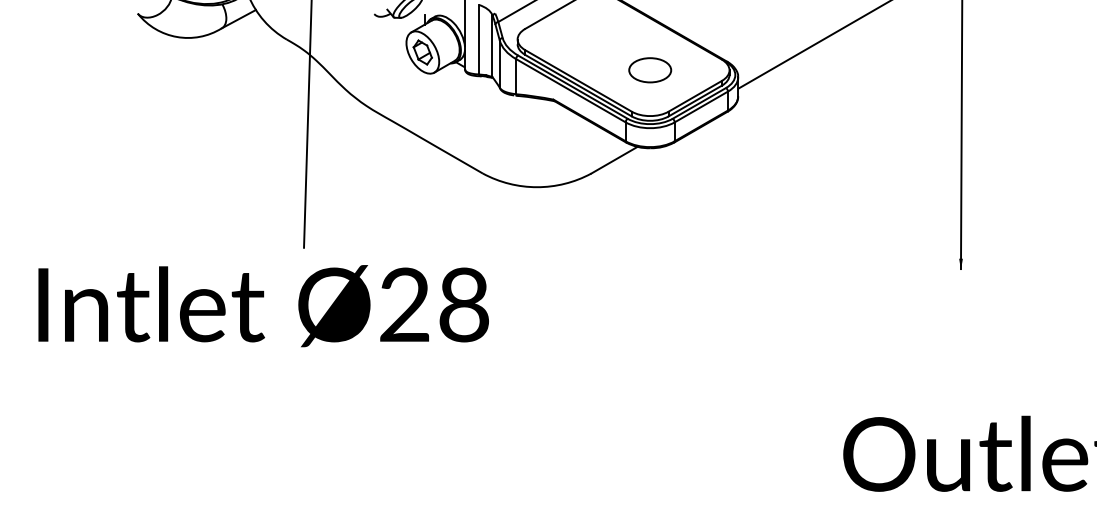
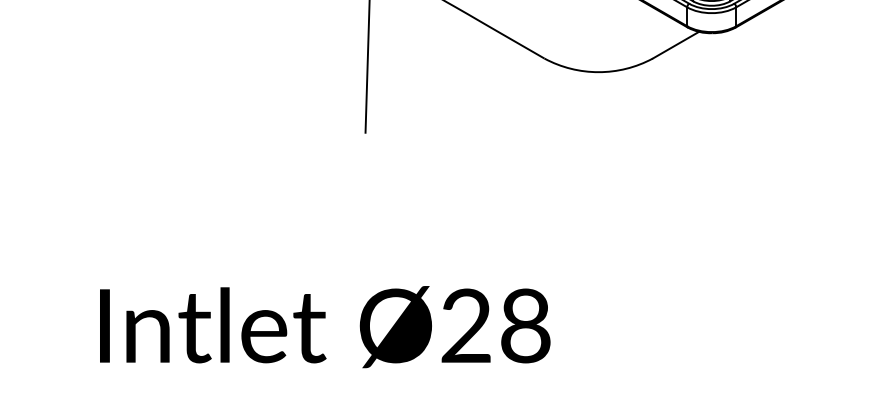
text: (263, 306) -> (325, 327), moved

